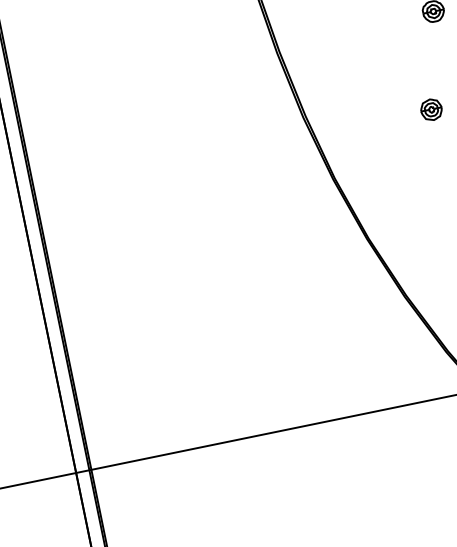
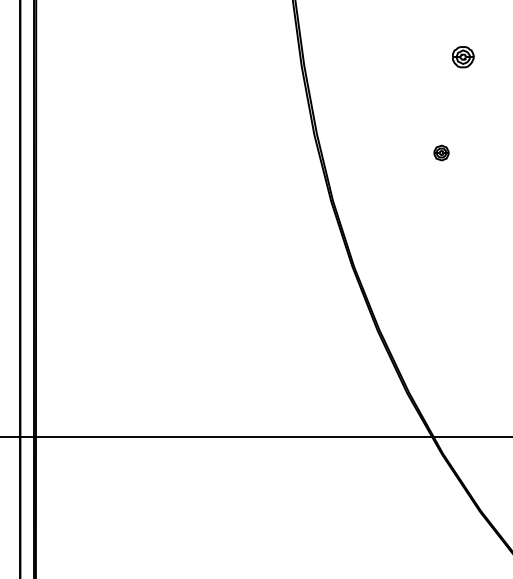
part: (431, 109) -> (441, 152), size x0.7

